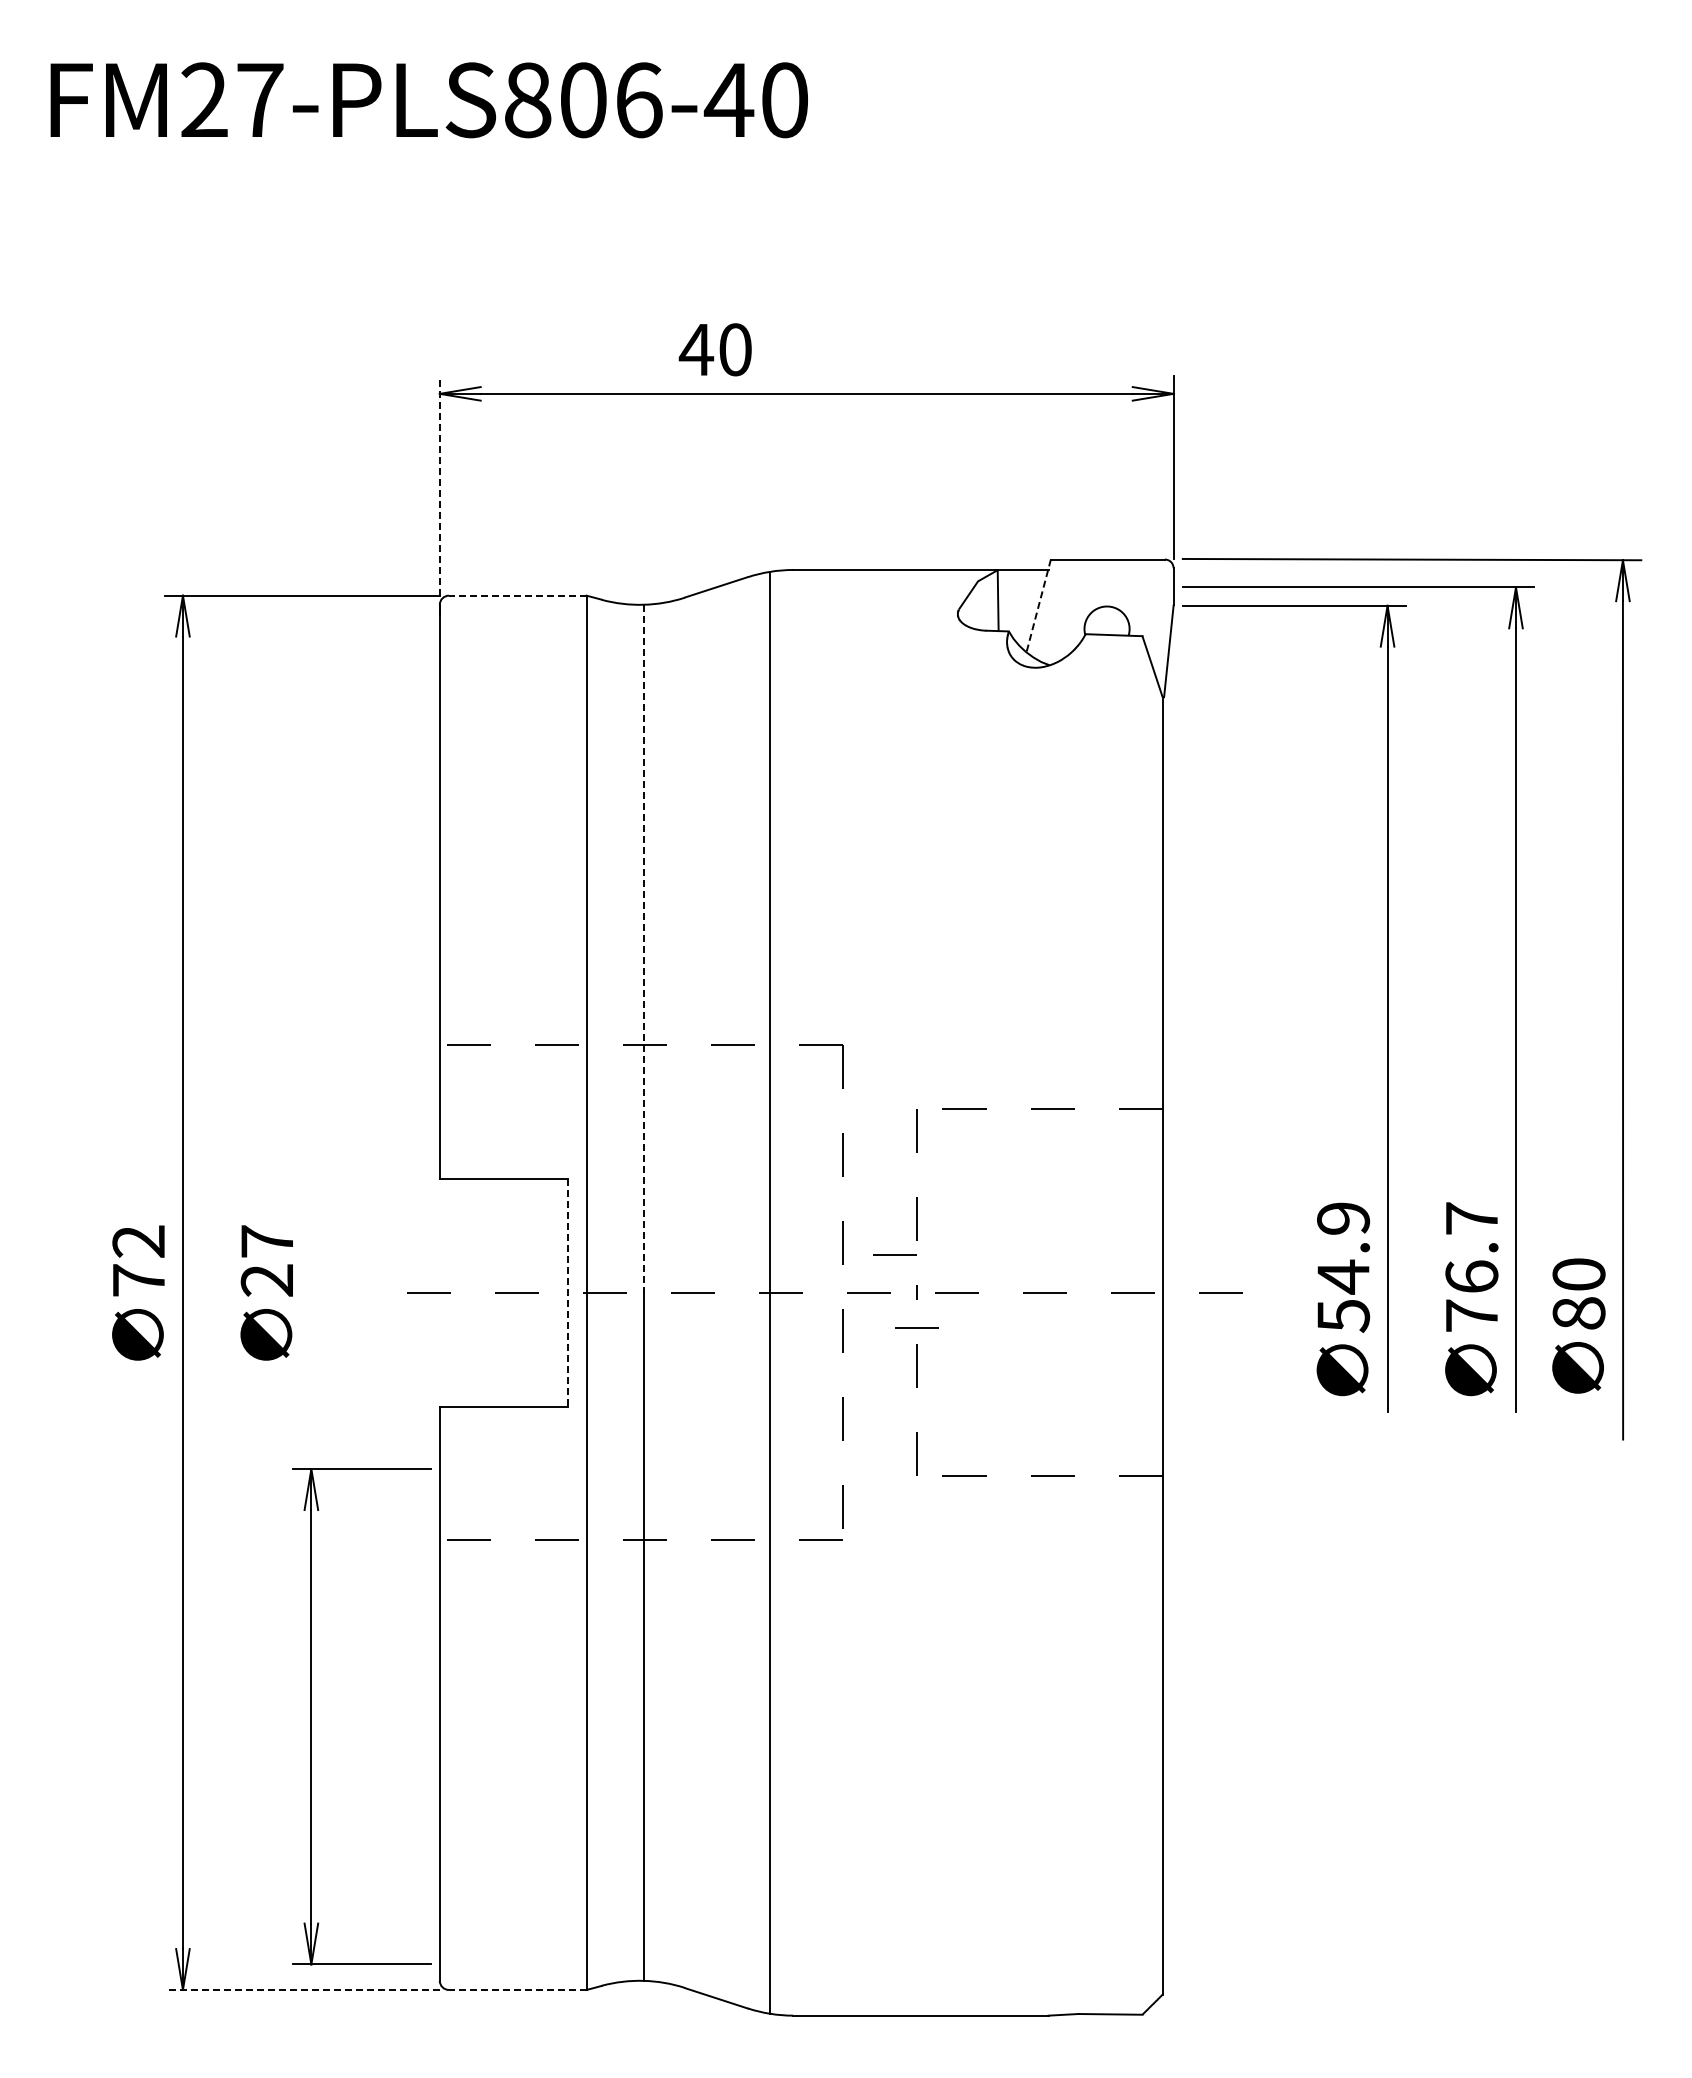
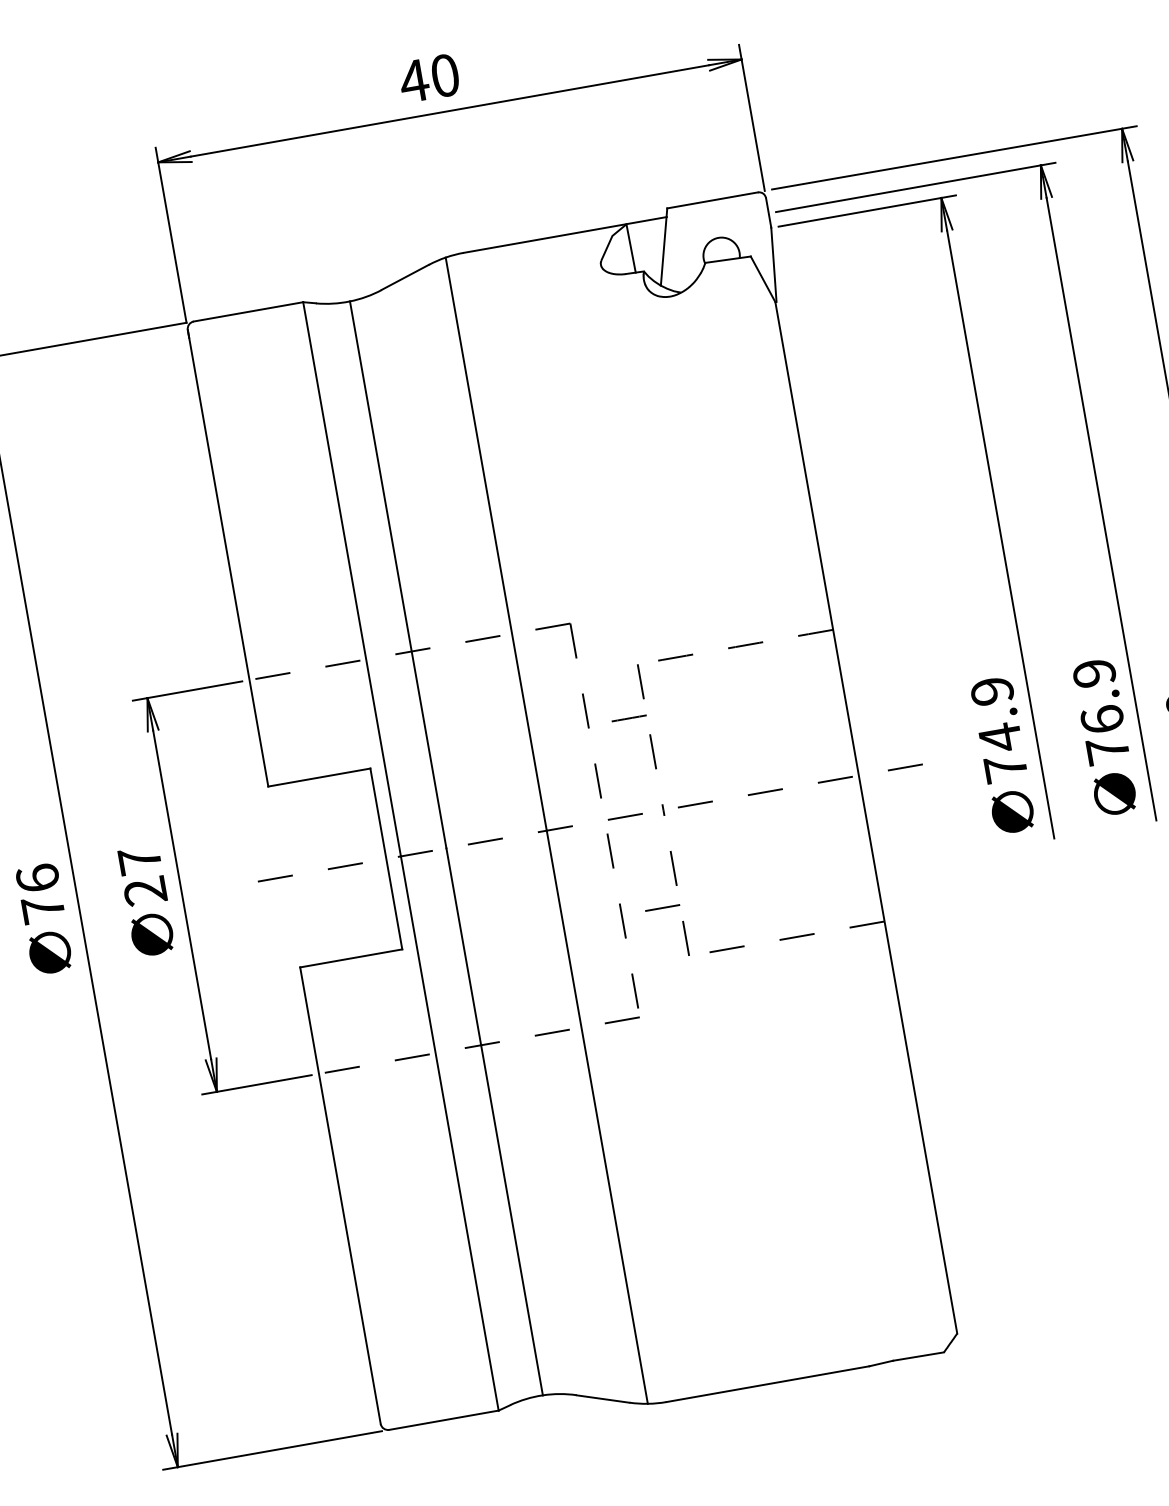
text: (714, 349) -> (428, 78), moved
line: (439, 485) -> (170, 235), dashed -> solid
line: (517, 595) -> (248, 311), dashed -> solid
line: (1038, 605) -> (663, 246), dashed -> solid
line: (643, 949) -> (398, 575), dashed -> solid
text: (1471, 1218) -> (1093, 673), 76.7 -> 76.9
text: (138, 1241) -> (37, 878), 72 -> 76
line: (894, 1254) -> (628, 718), moved
line: (568, 1292) -> (386, 858), dashed -> solid
text: (1343, 1316) -> (1005, 769), 54.9 -> 74.9
line: (916, 1327) -> (662, 907), moved
part: (311, 1716) -> (182, 894), moved
line: (302, 1989) -> (272, 1450), dashed -> solid
line: (517, 1989) -> (443, 1419), dashed -> solid

